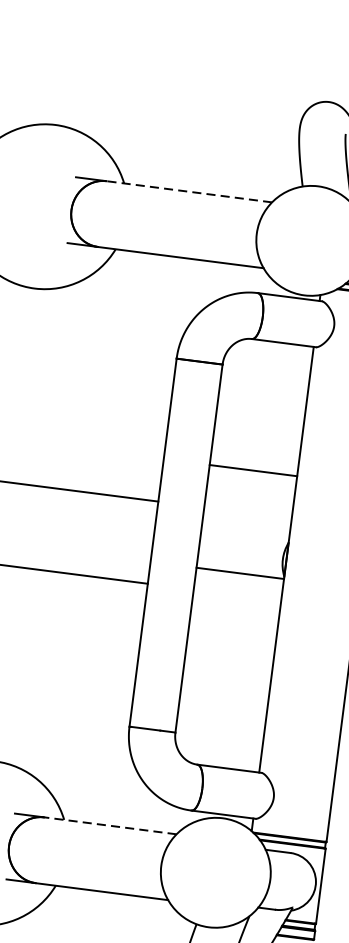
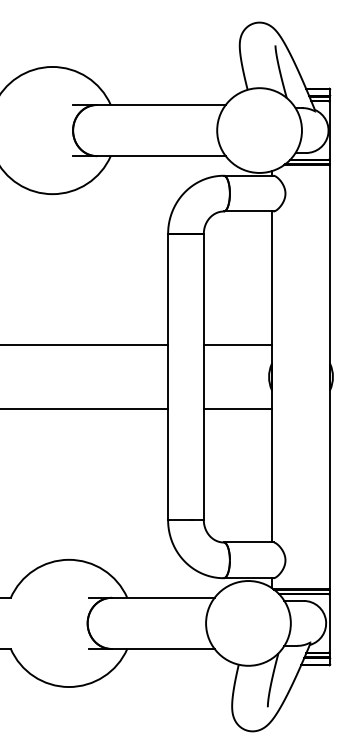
line: (188, 191) -> (160, 104), dashed -> solid
line: (252, 471) -> (237, 345), moved
line: (239, 572) -> (237, 408), moved
line: (109, 825) -> (162, 597), dashed -> solid

